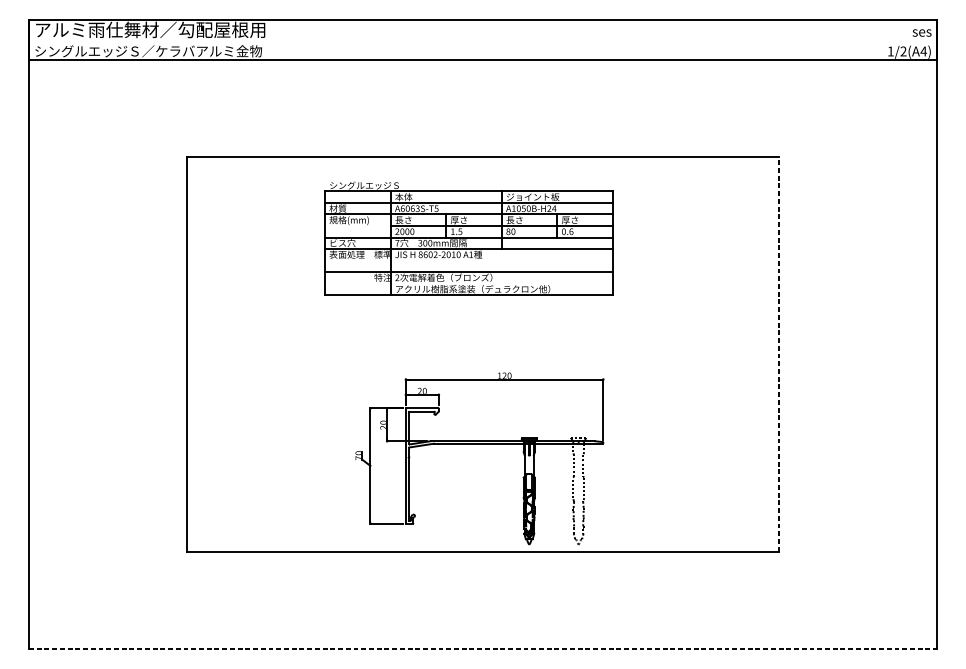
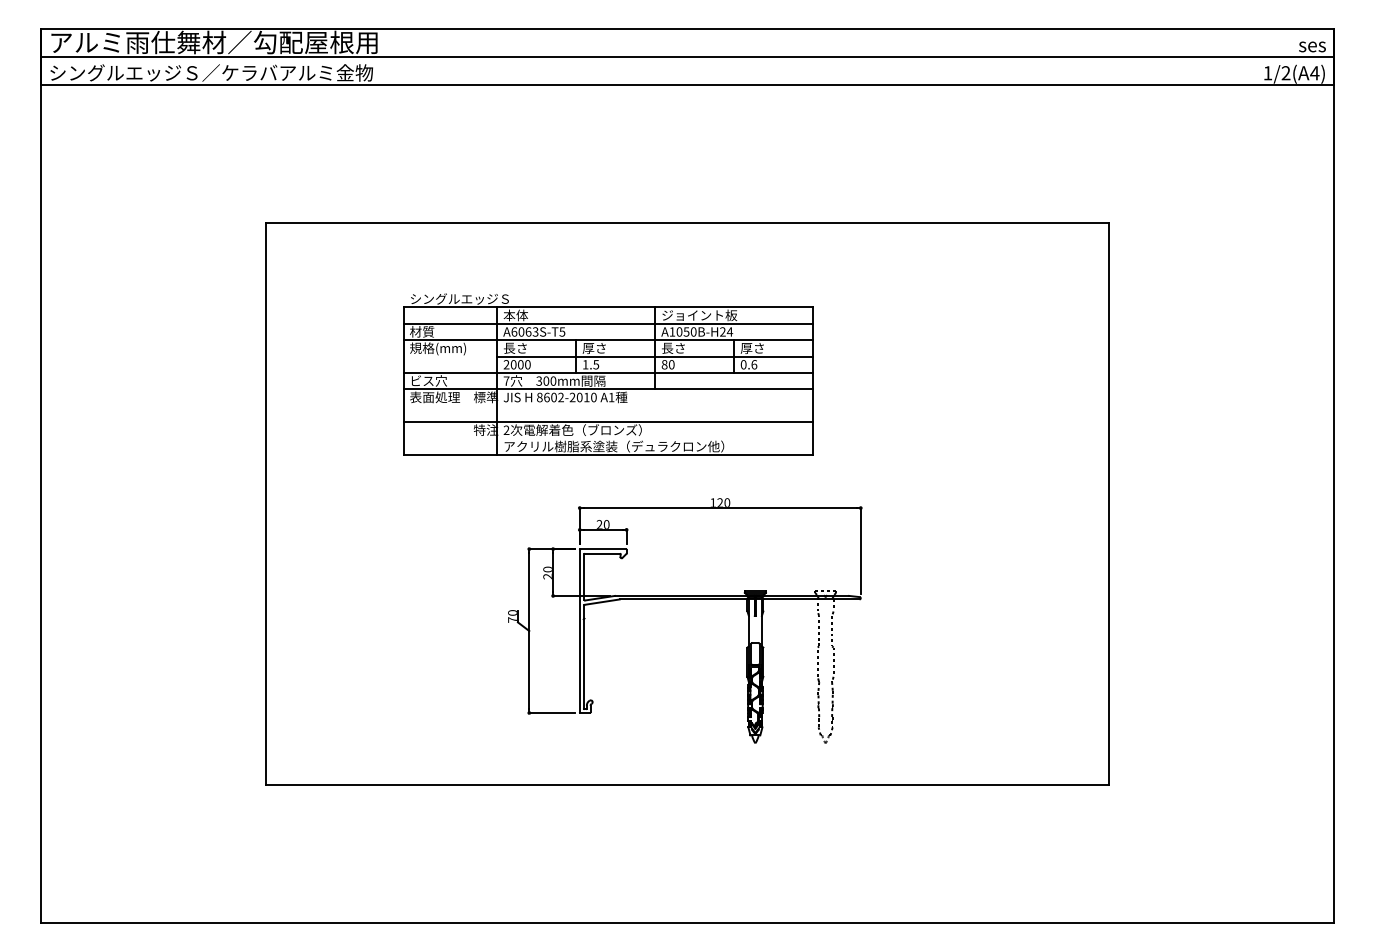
line: (483, 39) -> (687, 56), added
part: (468, 238) -> (608, 374), moved
line: (778, 354) -> (1108, 504), dashed -> solid
part: (480, 443) -> (685, 599), moved
line: (483, 648) -> (687, 923), dashed -> solid

